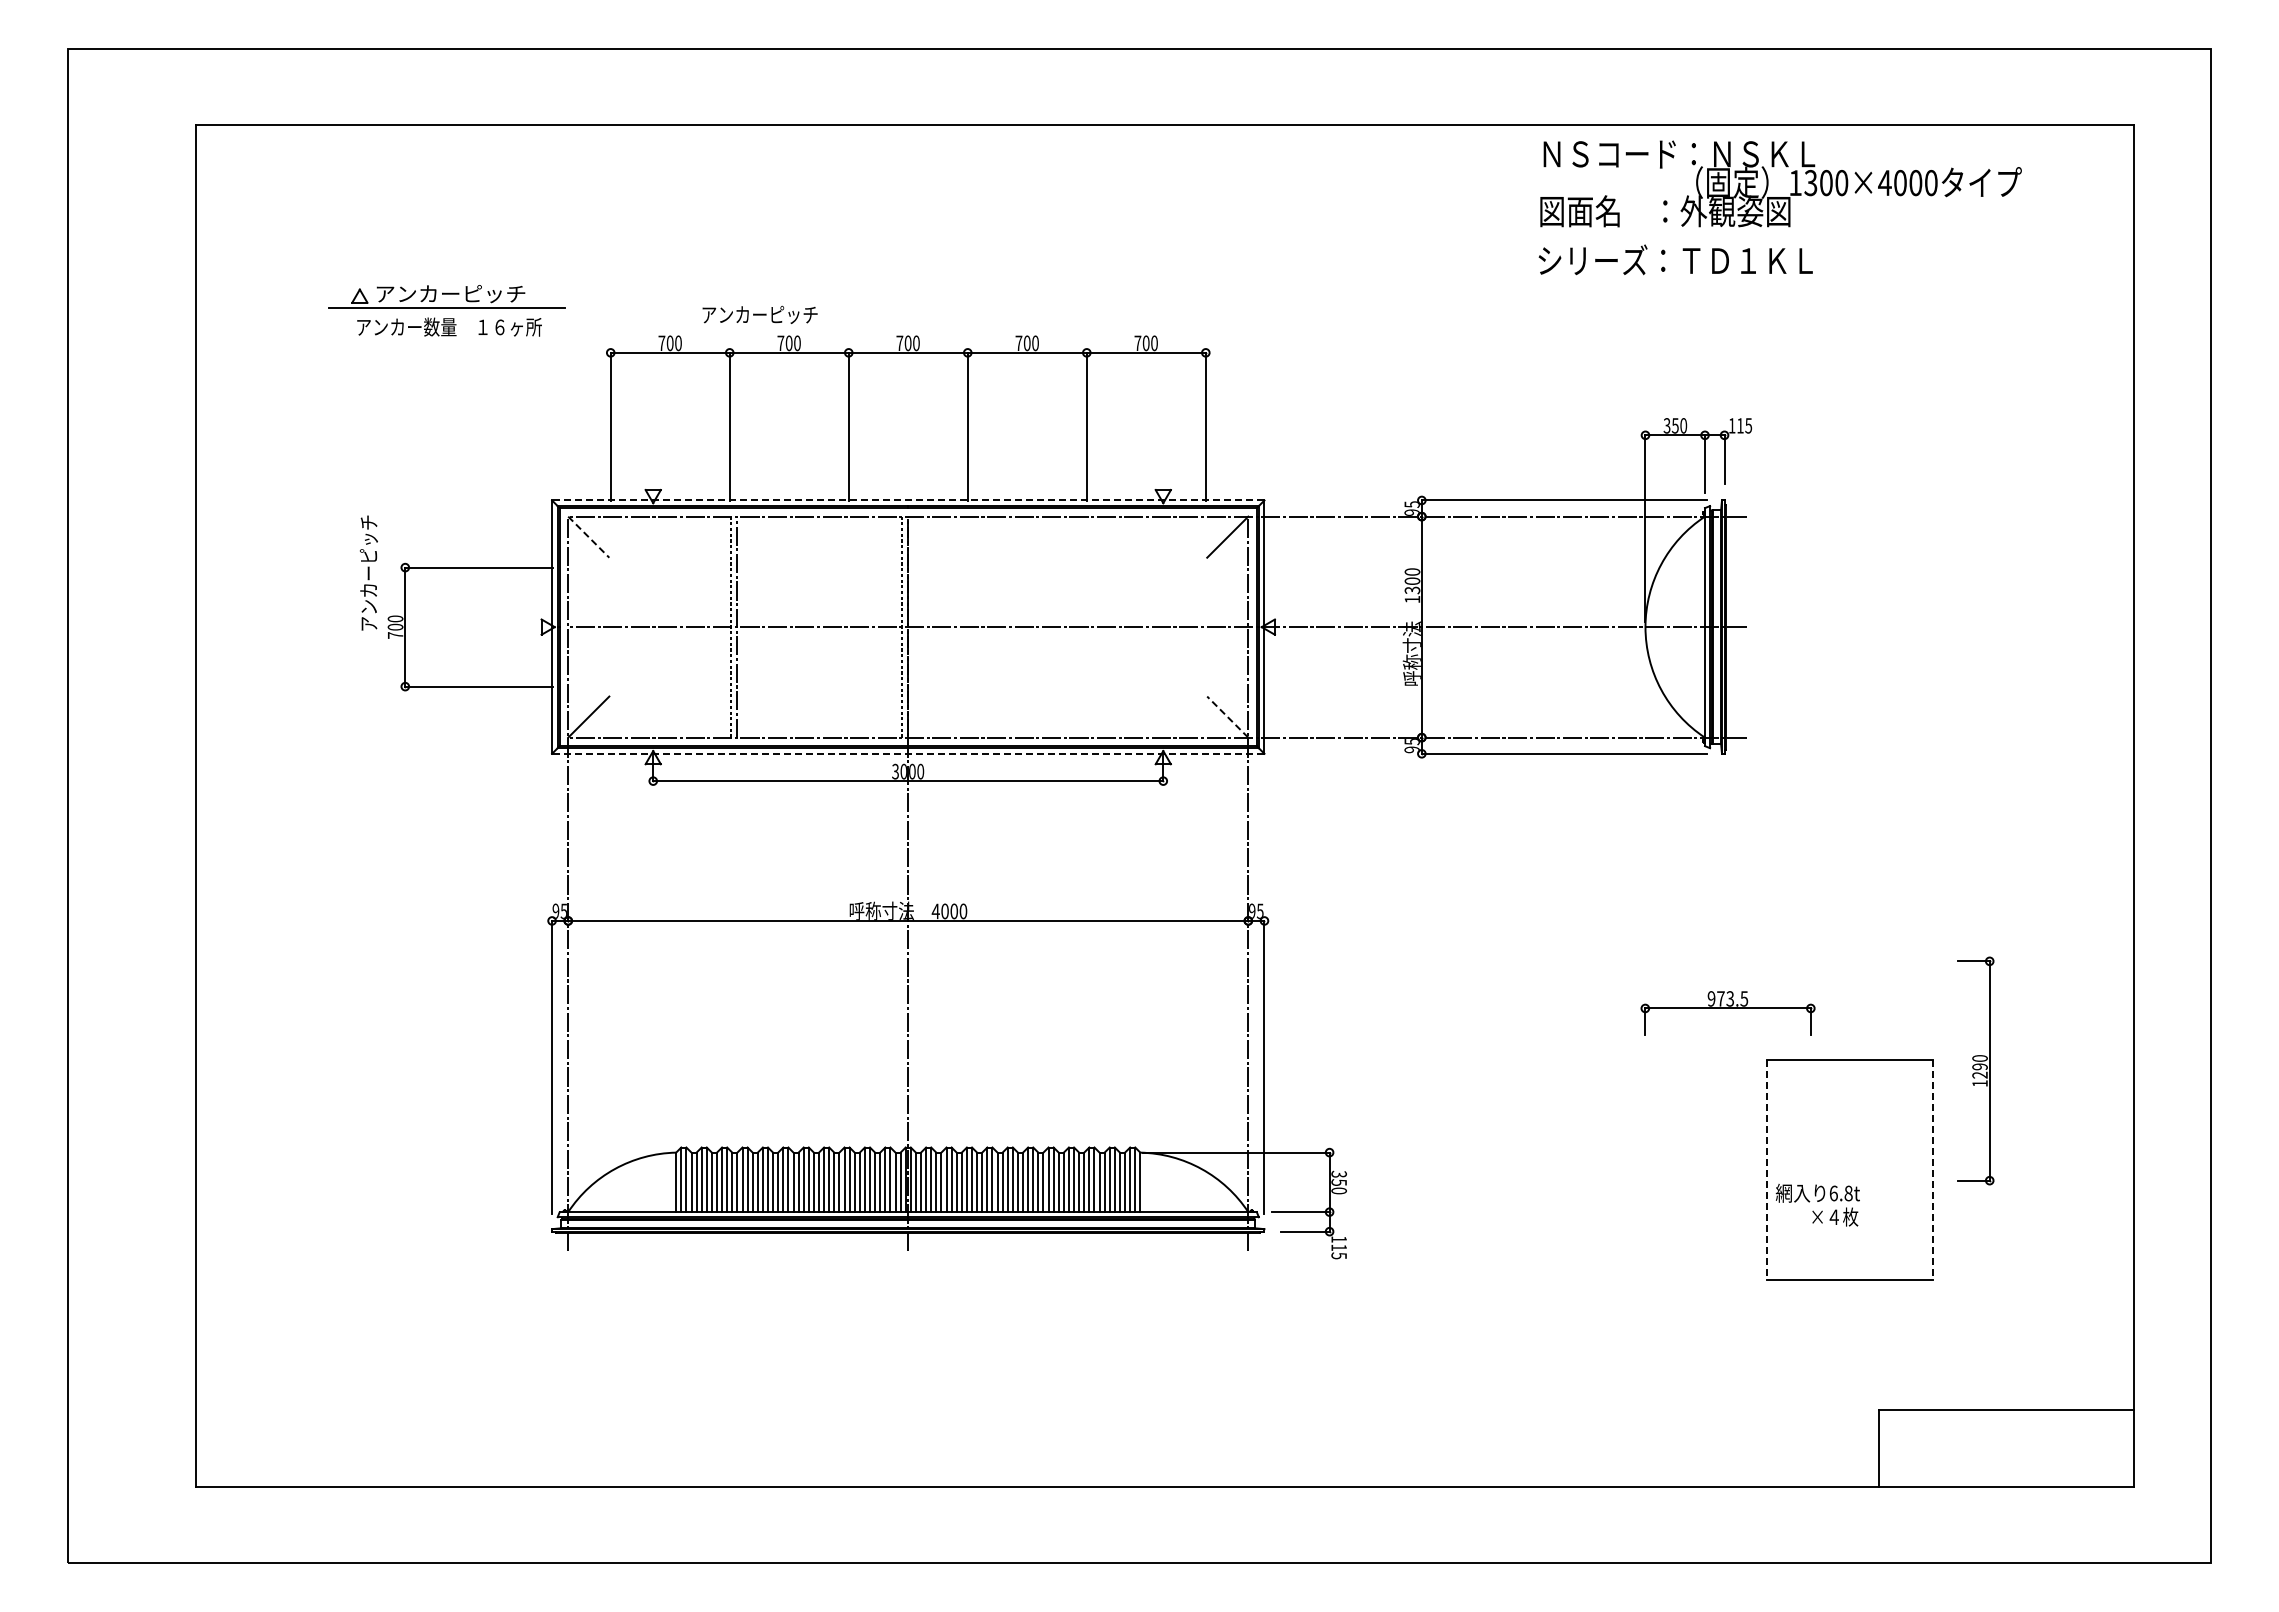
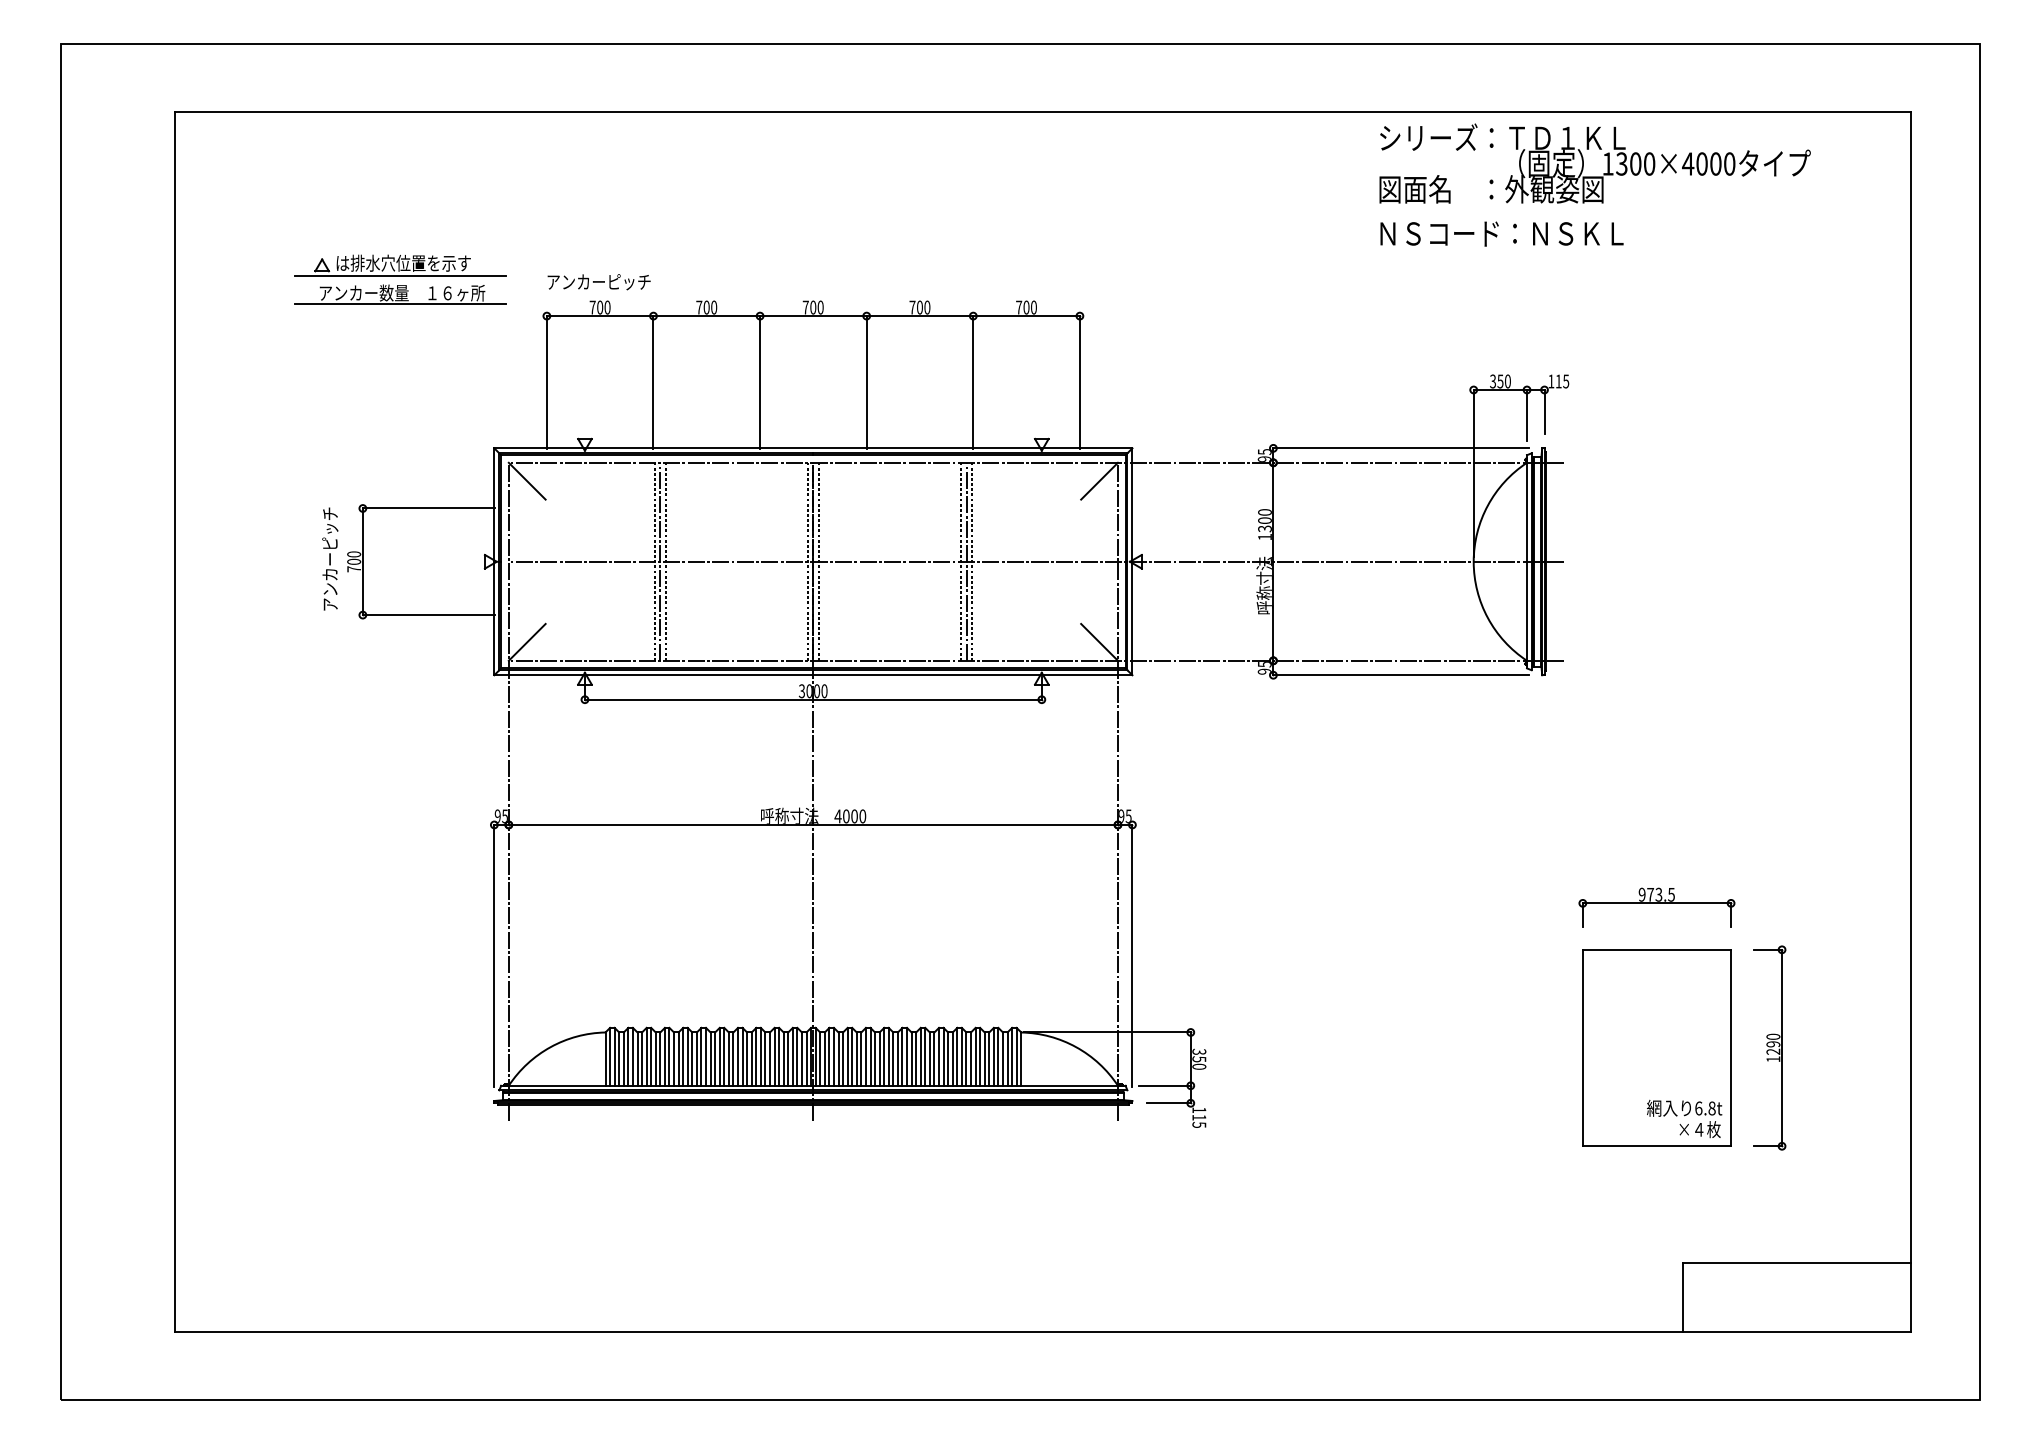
text: (1649, 152) -> (1477, 136), ＮＳコード：ＮＳＫＬ -> シリーズ：ＴＤ１ＫＬ
text: (1647, 259) -> (1475, 232), シリーズ：ＴＤ１ＫＬ -> ＮＳコード：ＮＳＫＬ
text: (450, 293) -> (403, 262), アンカーピッチ -> は排水穴位置を示す
text: (759, 314) -> (598, 281), moved
line: (447, 339) -> (400, 304), added
line: (907, 500) -> (812, 448), dashed -> solid
line: (589, 537) -> (527, 481), dashed -> solid
text: (368, 572) -> (329, 558), moved
line: (743, 626) -> (665, 561), added
line: (914, 626) -> (818, 561), added
line: (1072, 626) -> (960, 561), added
line: (1079, 626) -> (966, 561), added
line: (1085, 626) -> (972, 561), added
line: (1227, 716) -> (1099, 641), dashed -> solid
line: (907, 753) -> (812, 674), dashed -> solid
part: (1727, 1013) -> (1656, 907), moved
part: (1975, 1070) -> (1769, 1047), moved
line: (1767, 1170) -> (1582, 1048), dashed -> solid
line: (1932, 1170) -> (1730, 1048), dashed -> solid
text: (1817, 1205) -> (1684, 1119), moved

